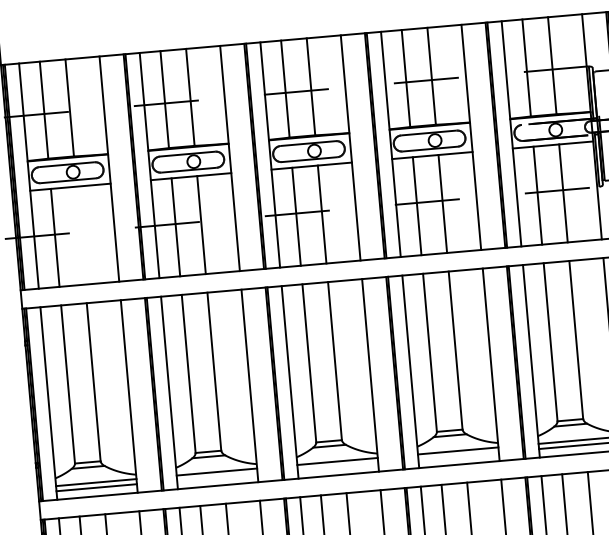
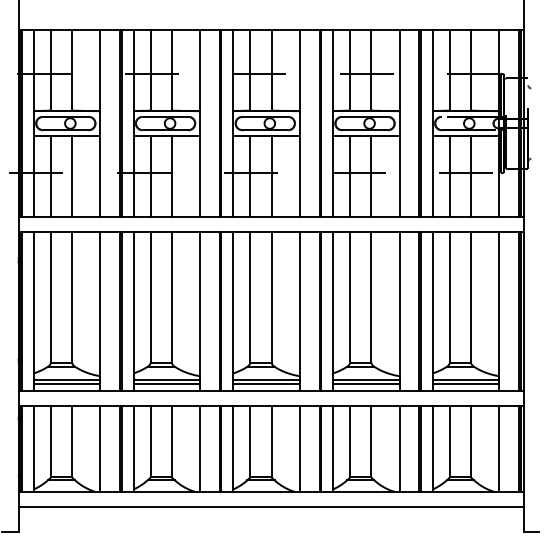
line: (81, 234) -> (72, 175), added
line: (459, 456) -> (366, 384), added
line: (338, 467) -> (266, 384), added
line: (217, 477) -> (166, 384), added

